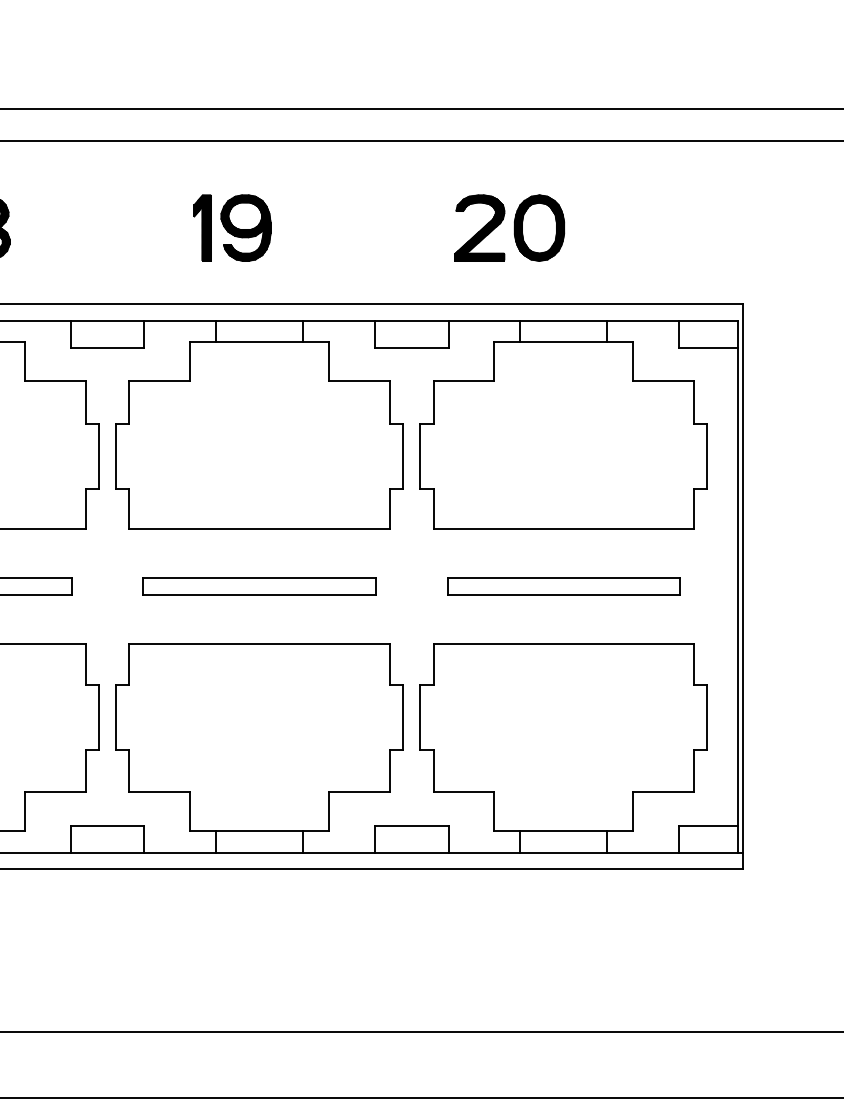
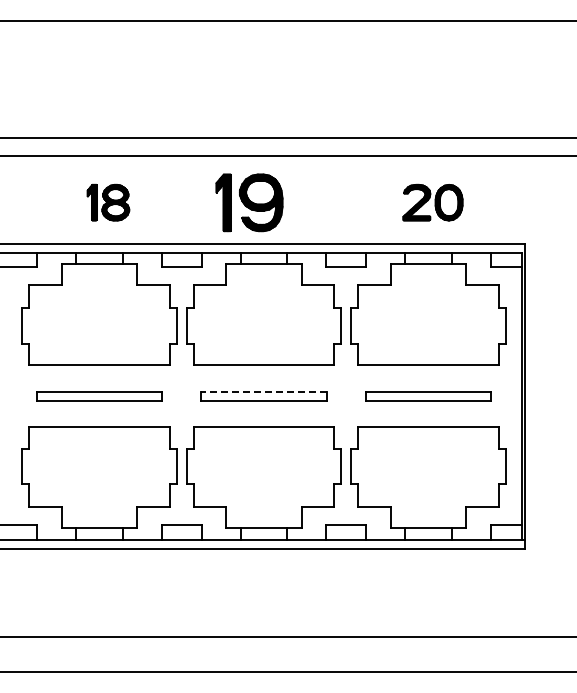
part: (230, 227) -> (248, 202), size x1.6
part: (508, 227) -> (432, 202), moved
line: (258, 577) -> (263, 391), solid -> dashed

